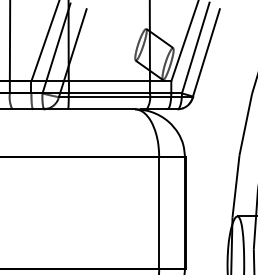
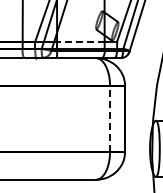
line: (108, 80) -> (80, 41), solid -> dashed
line: (159, 212) -> (110, 118), solid -> dashed

